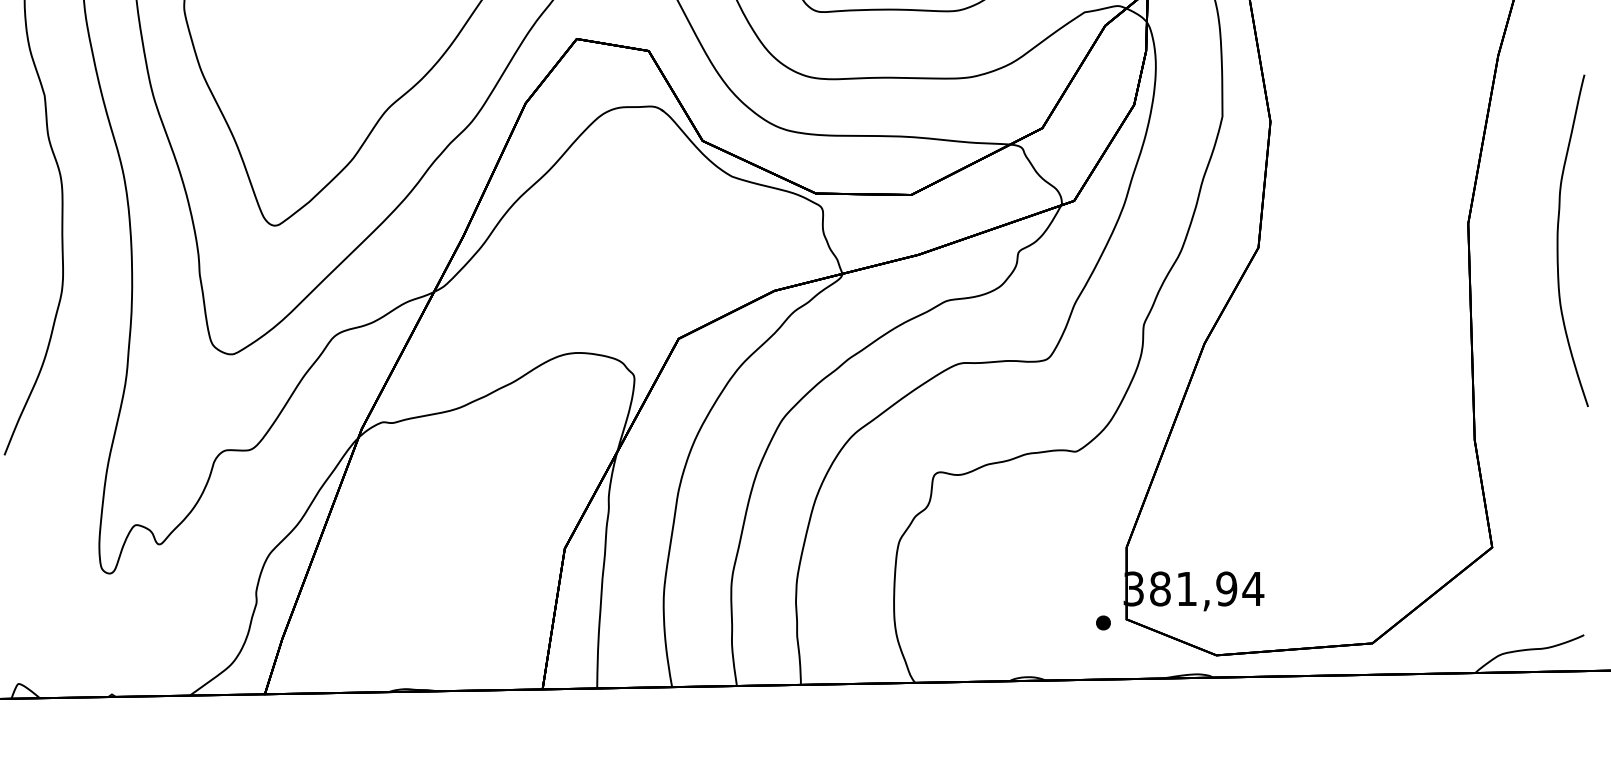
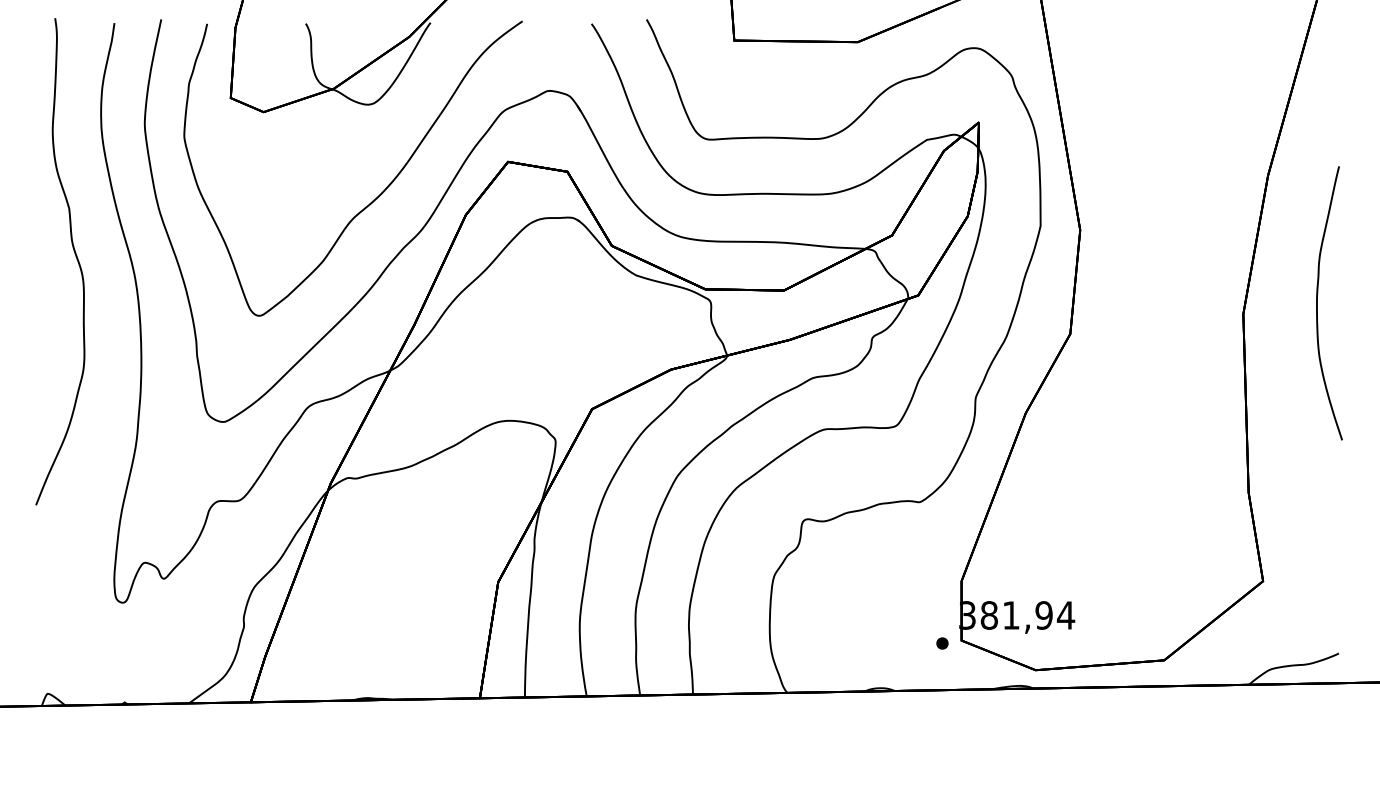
curve: (1558, 241) -> (1317, 303), moved

